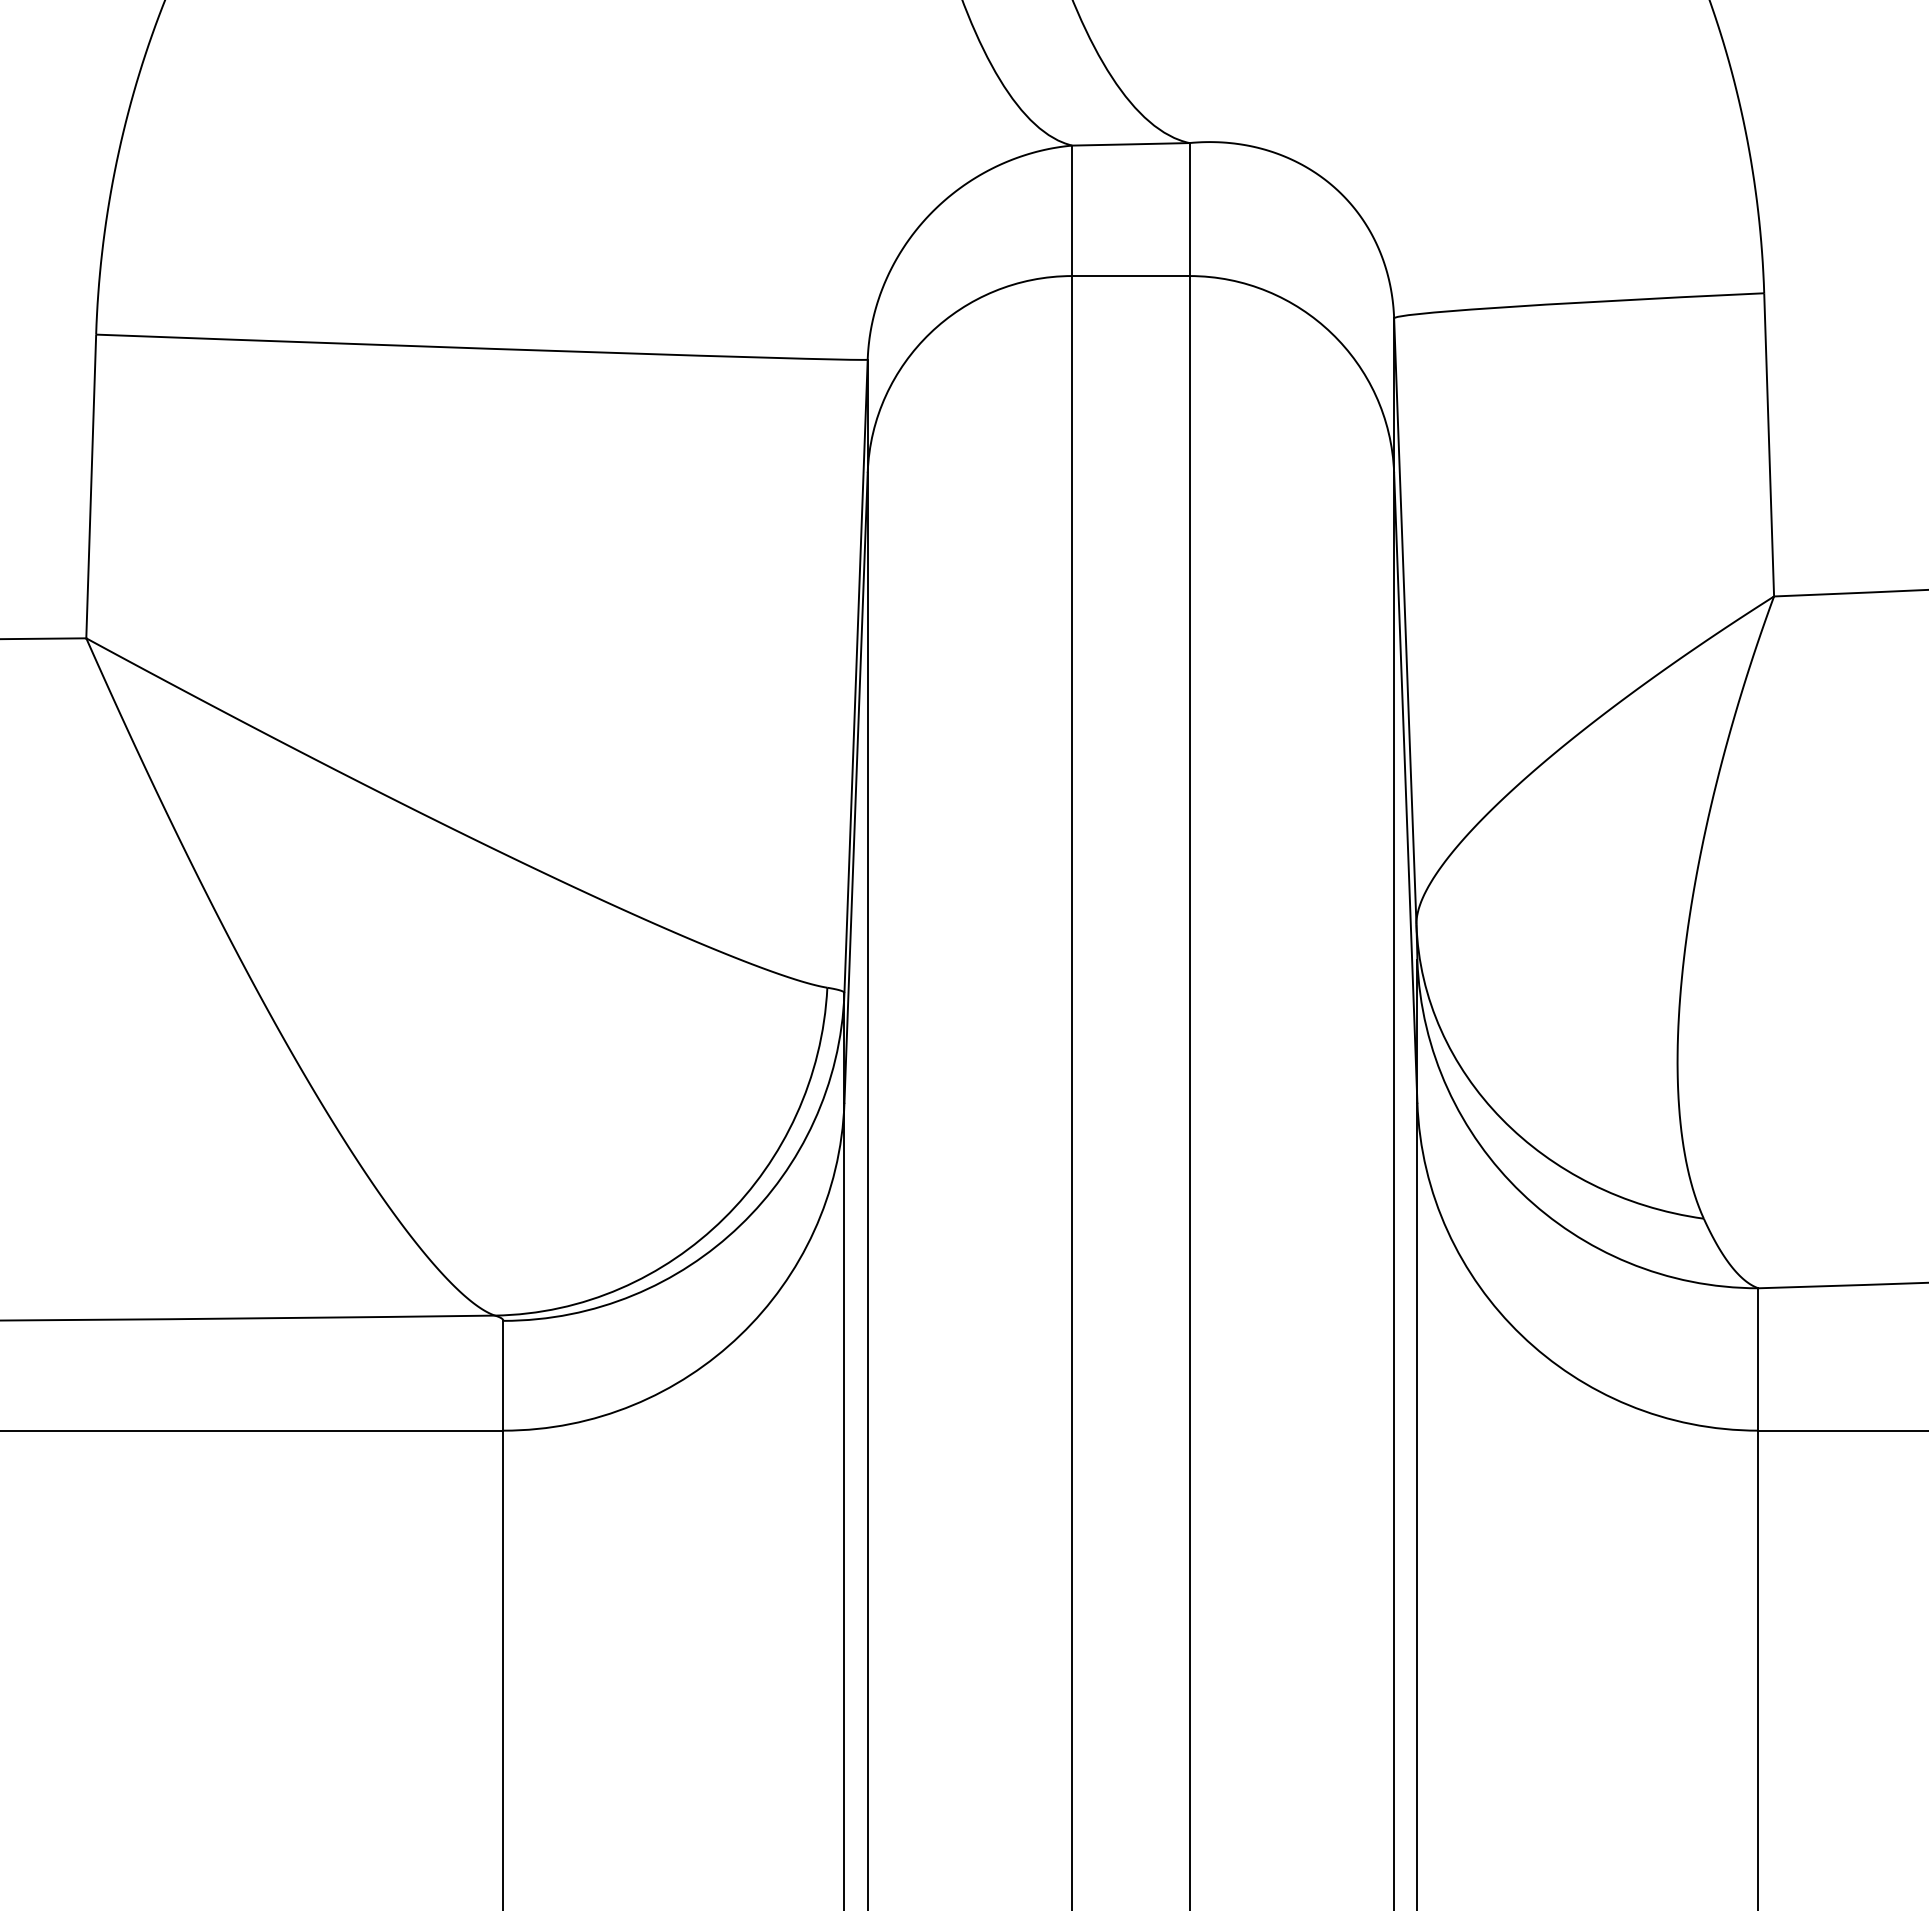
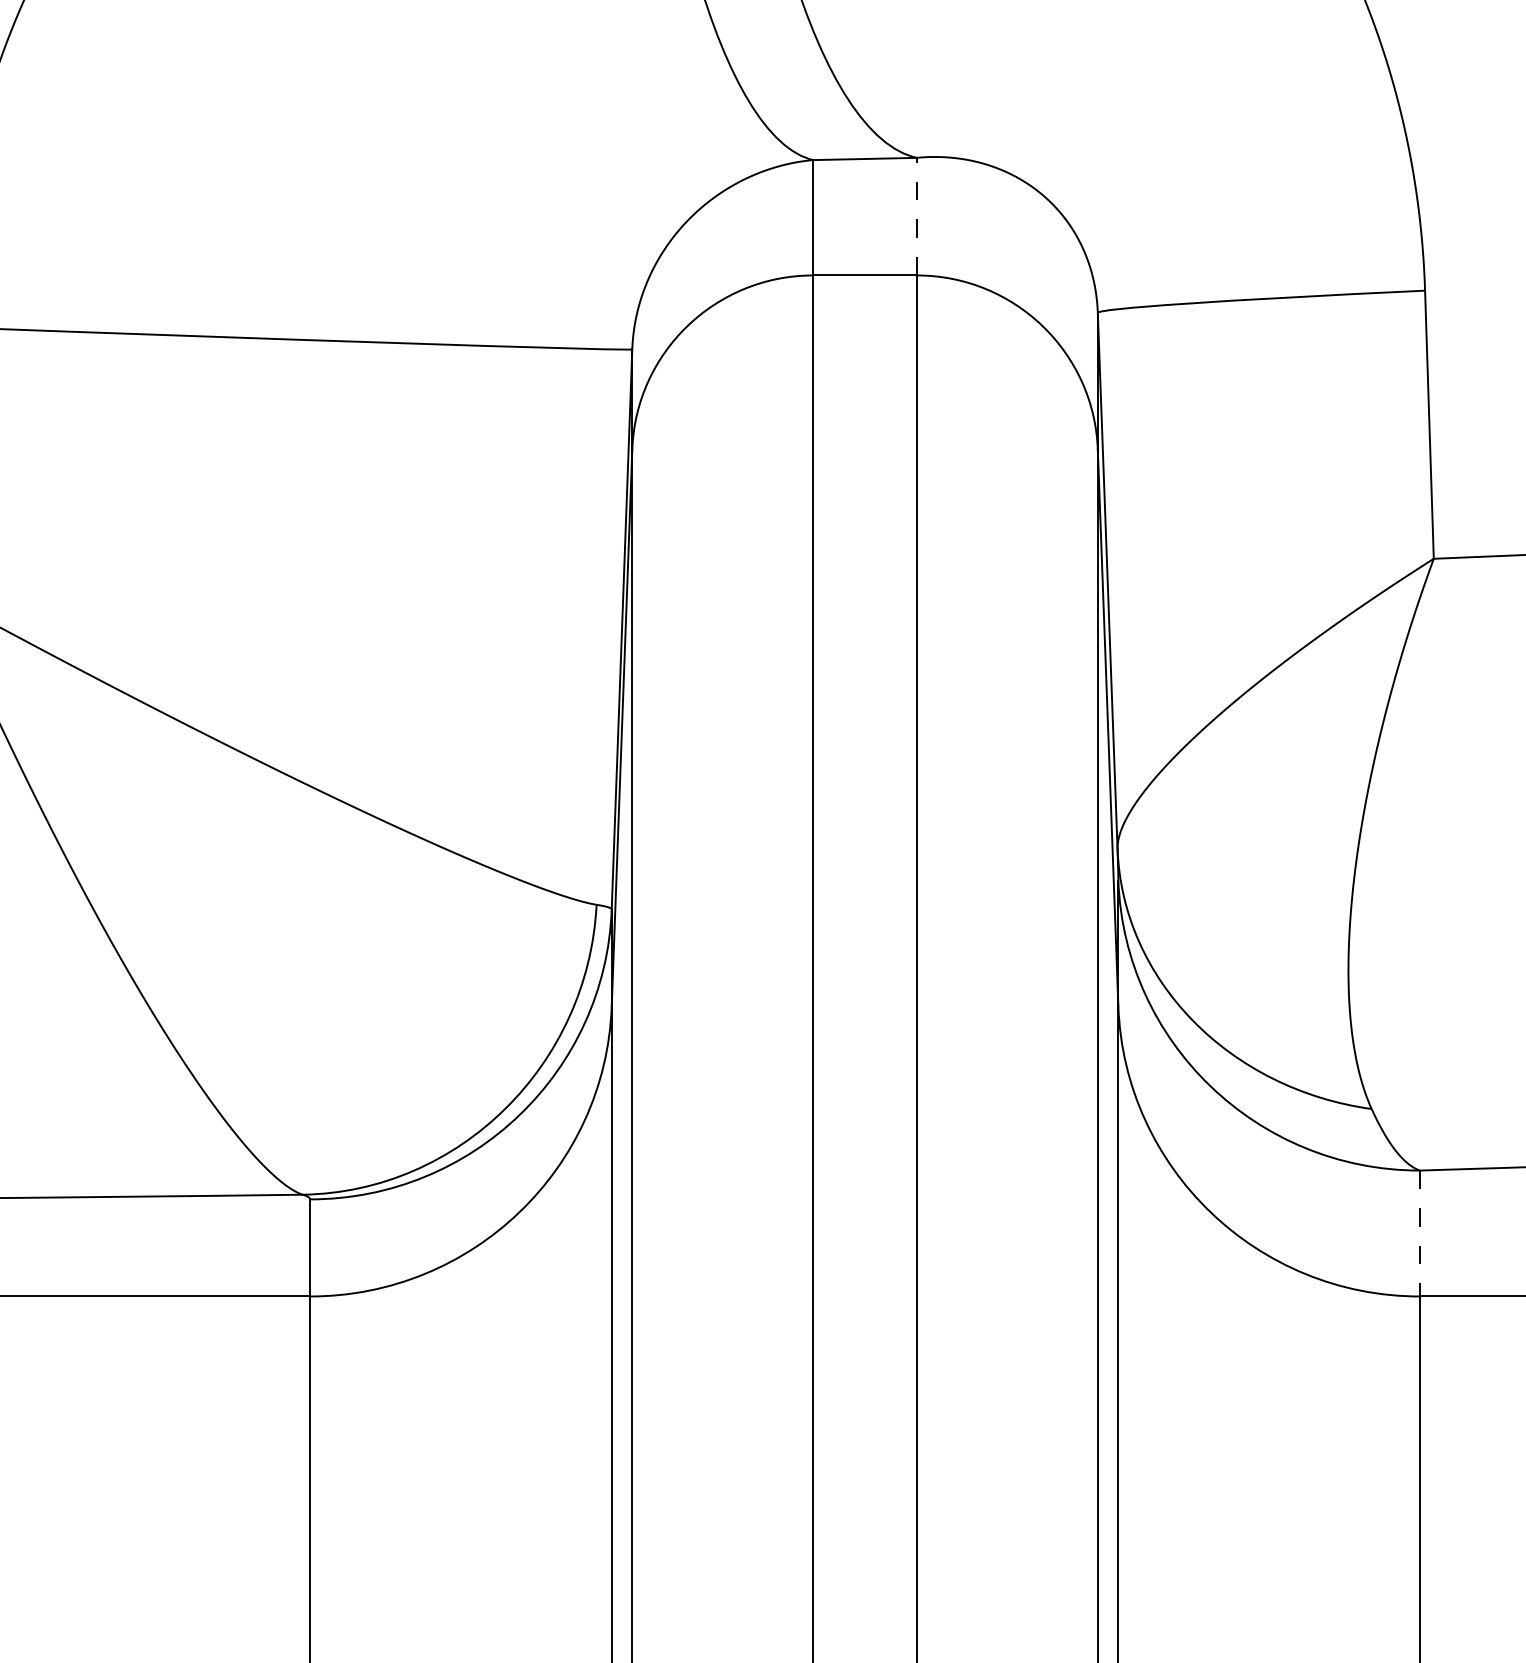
line: (1189, 209) -> (916, 216), solid -> dashed
line: (1758, 1359) -> (1420, 1233), solid -> dashed

